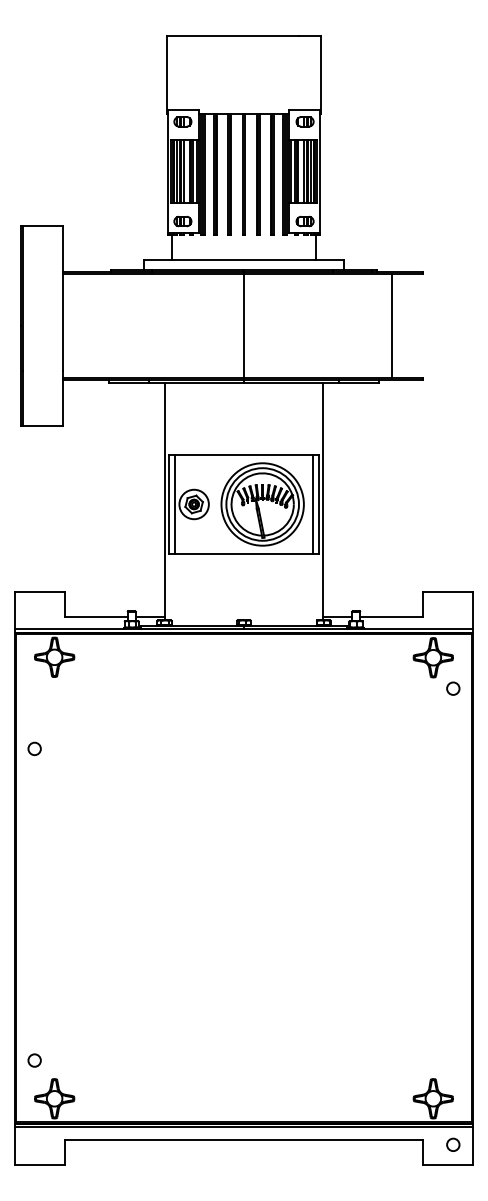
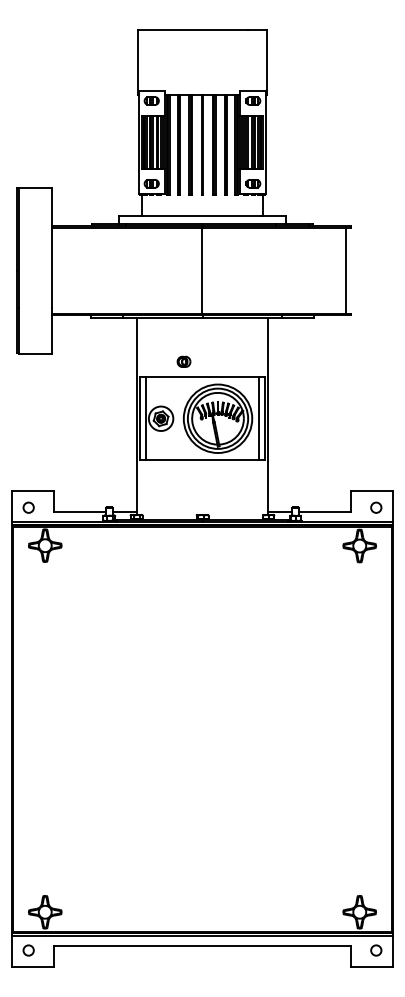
line: (392, 325) -> (346, 270), moved
part: (221, 435) -> (183, 361), added
circle: (453, 688) -> (376, 507), moved
circle: (34, 748) -> (28, 507), moved
circle: (34, 1060) -> (28, 950), moved

